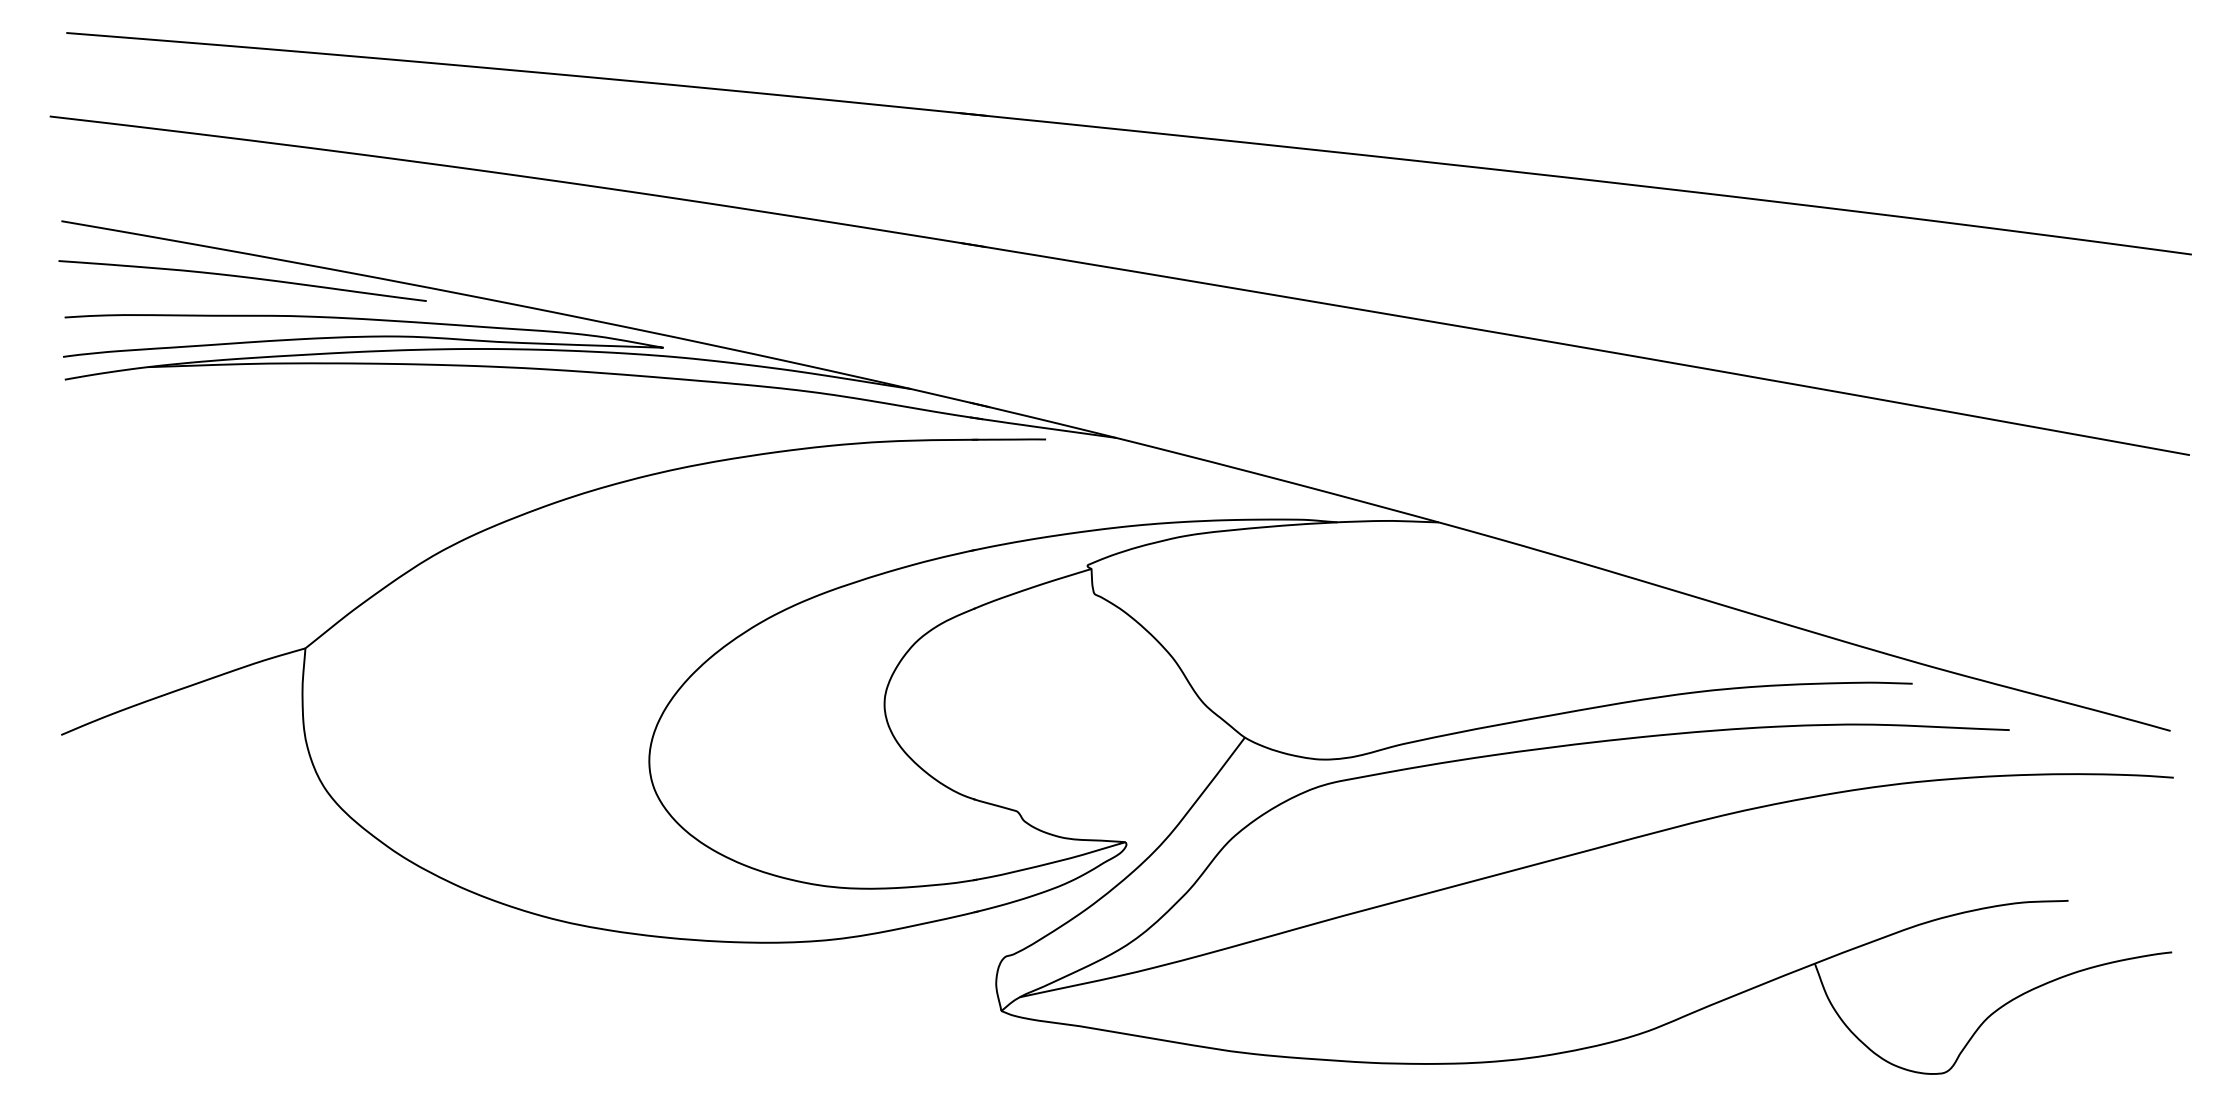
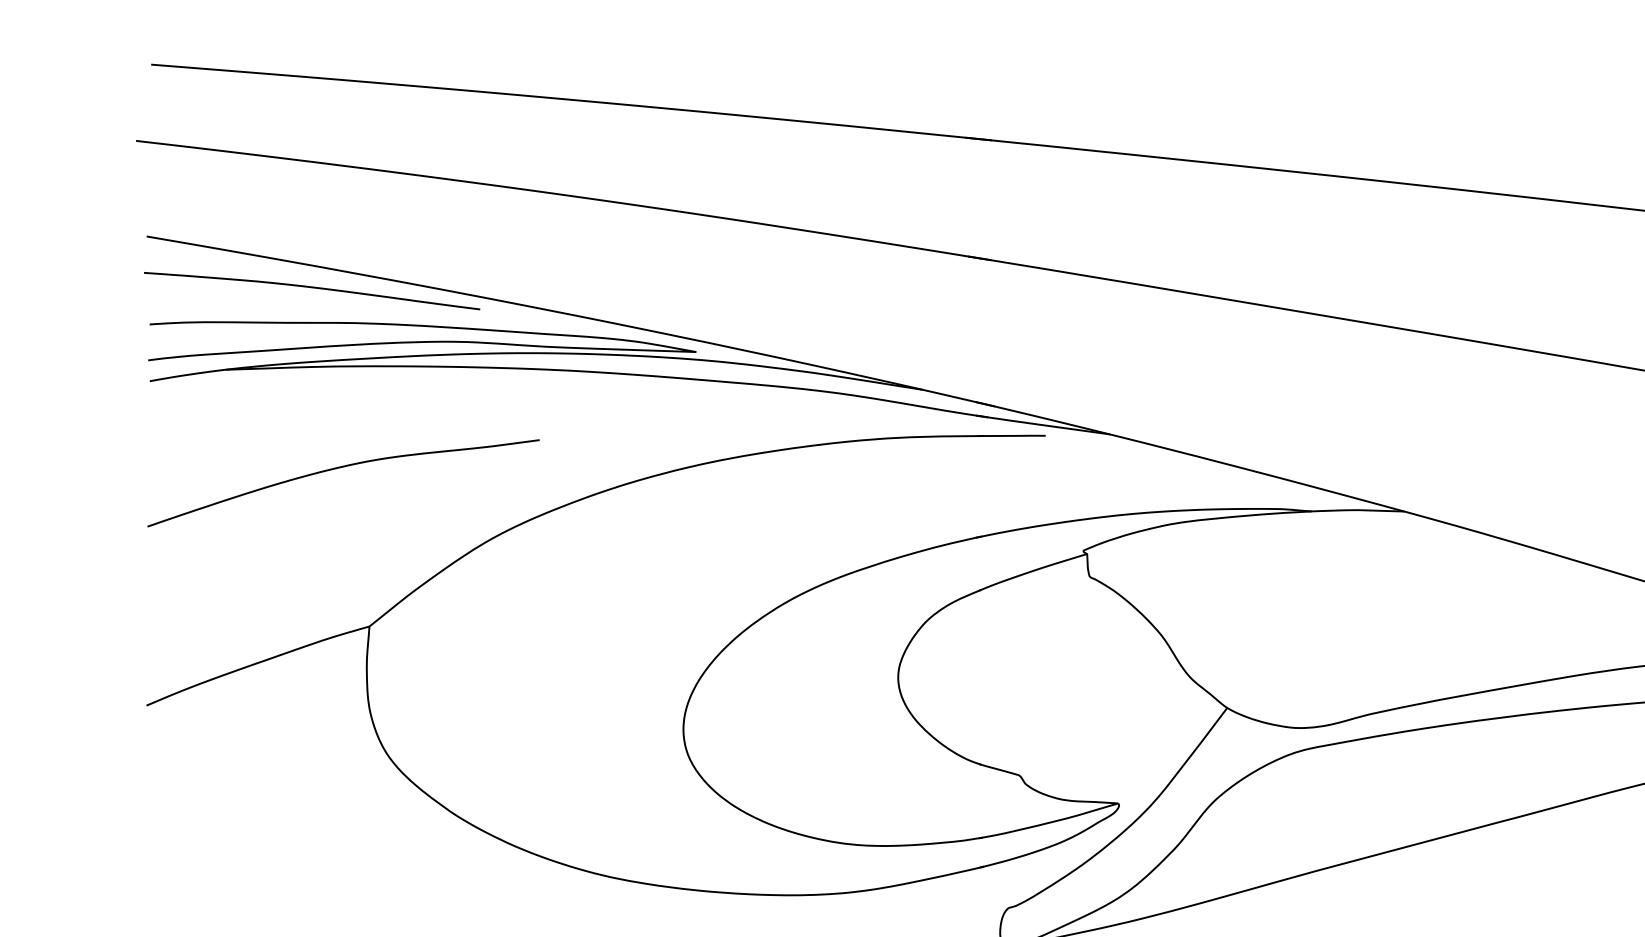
curve: (272, 475) -> (339, 468), added

